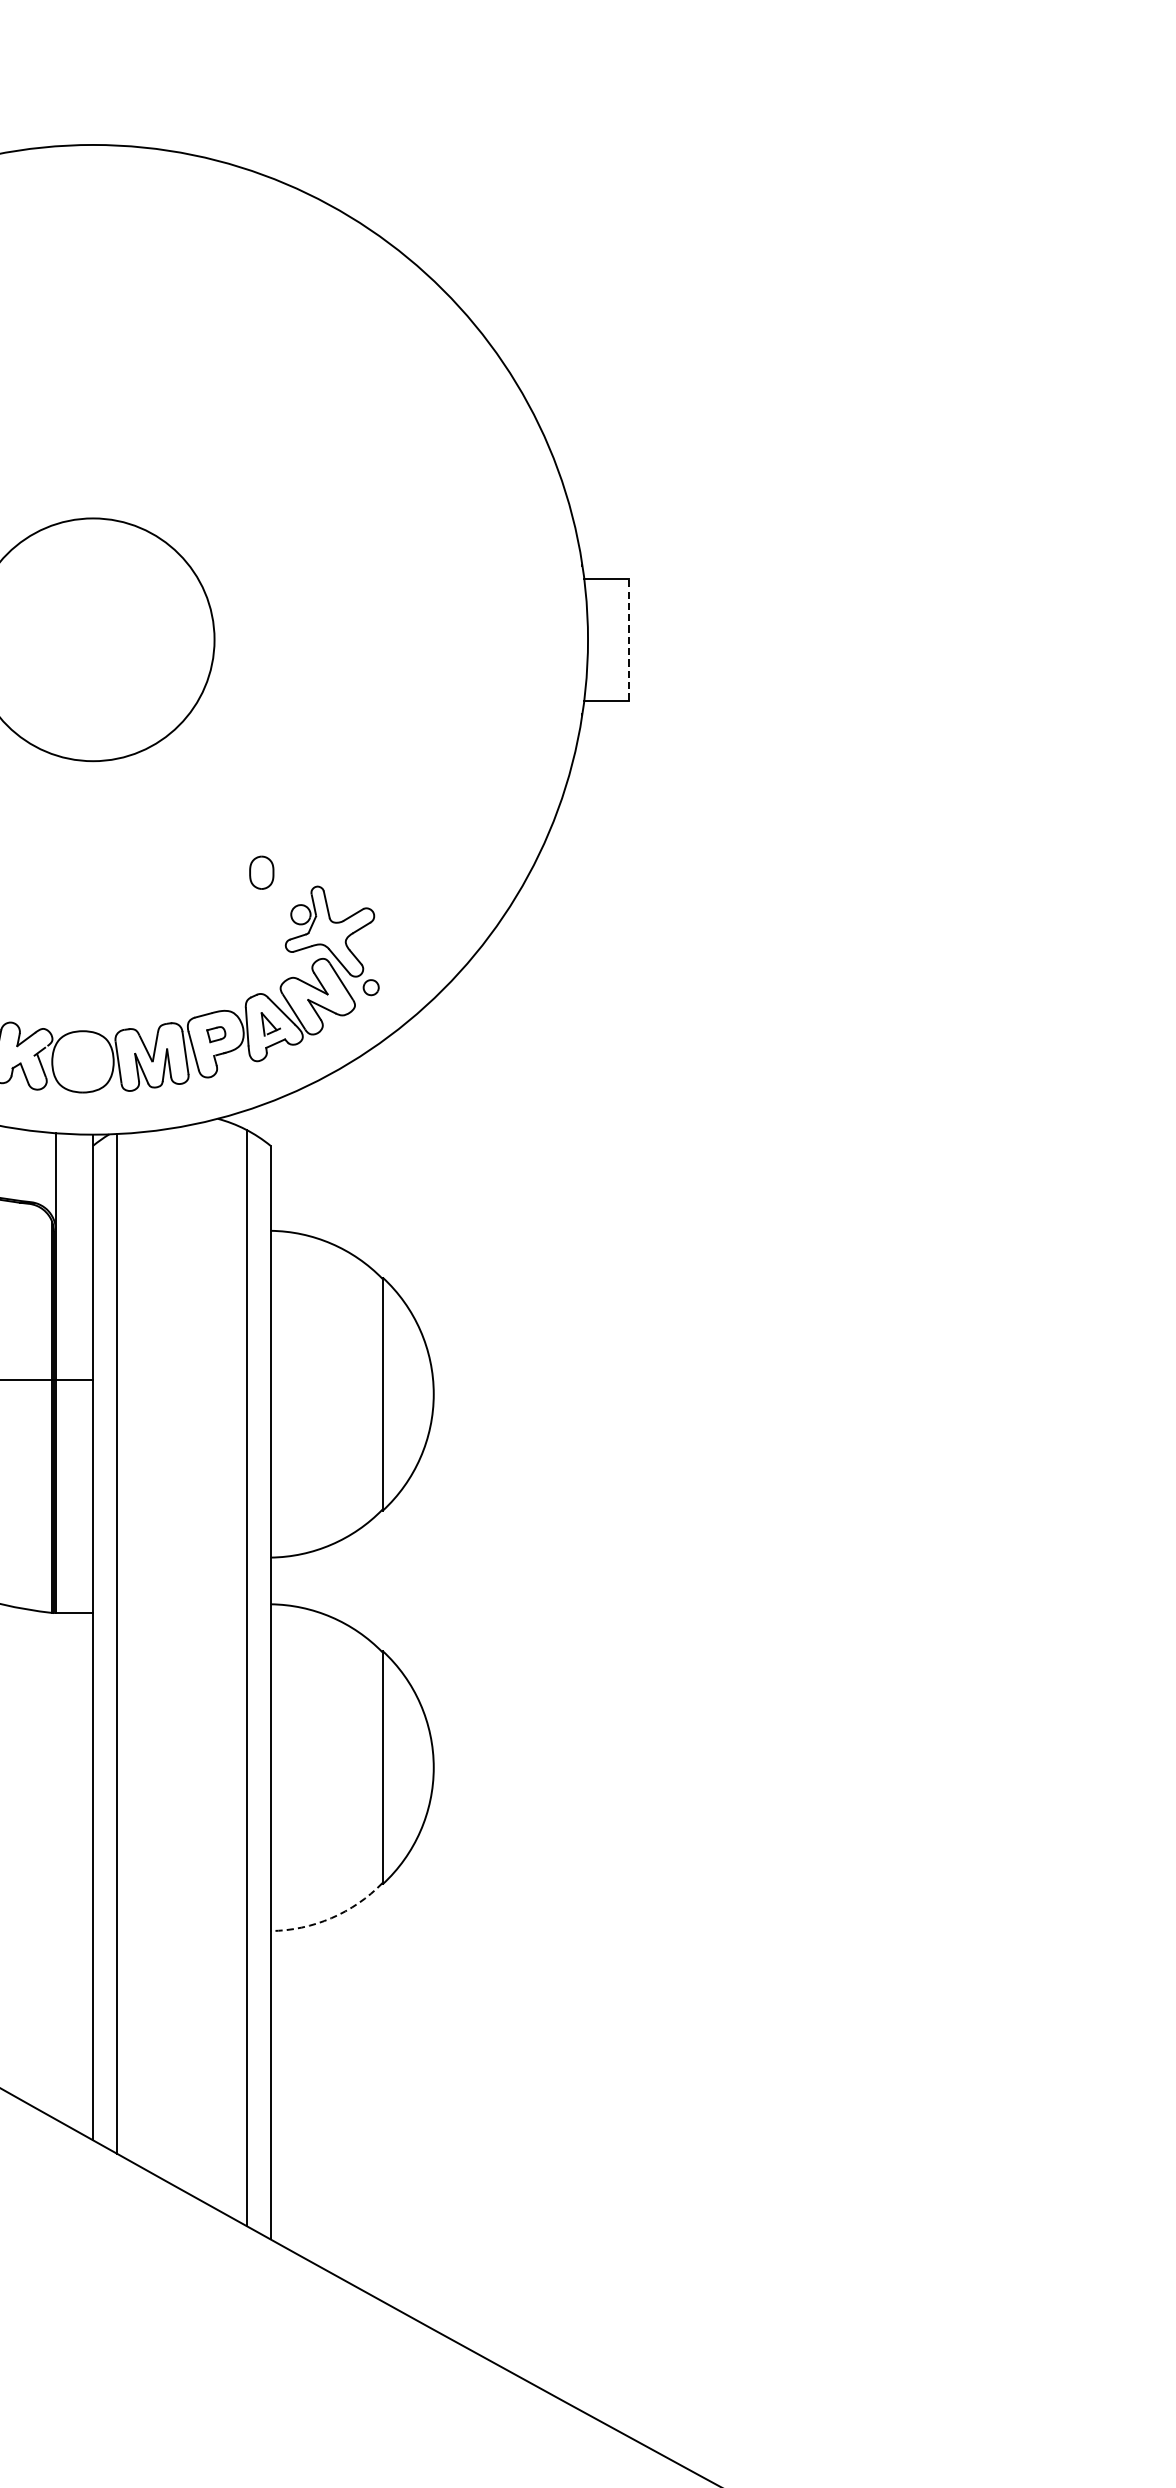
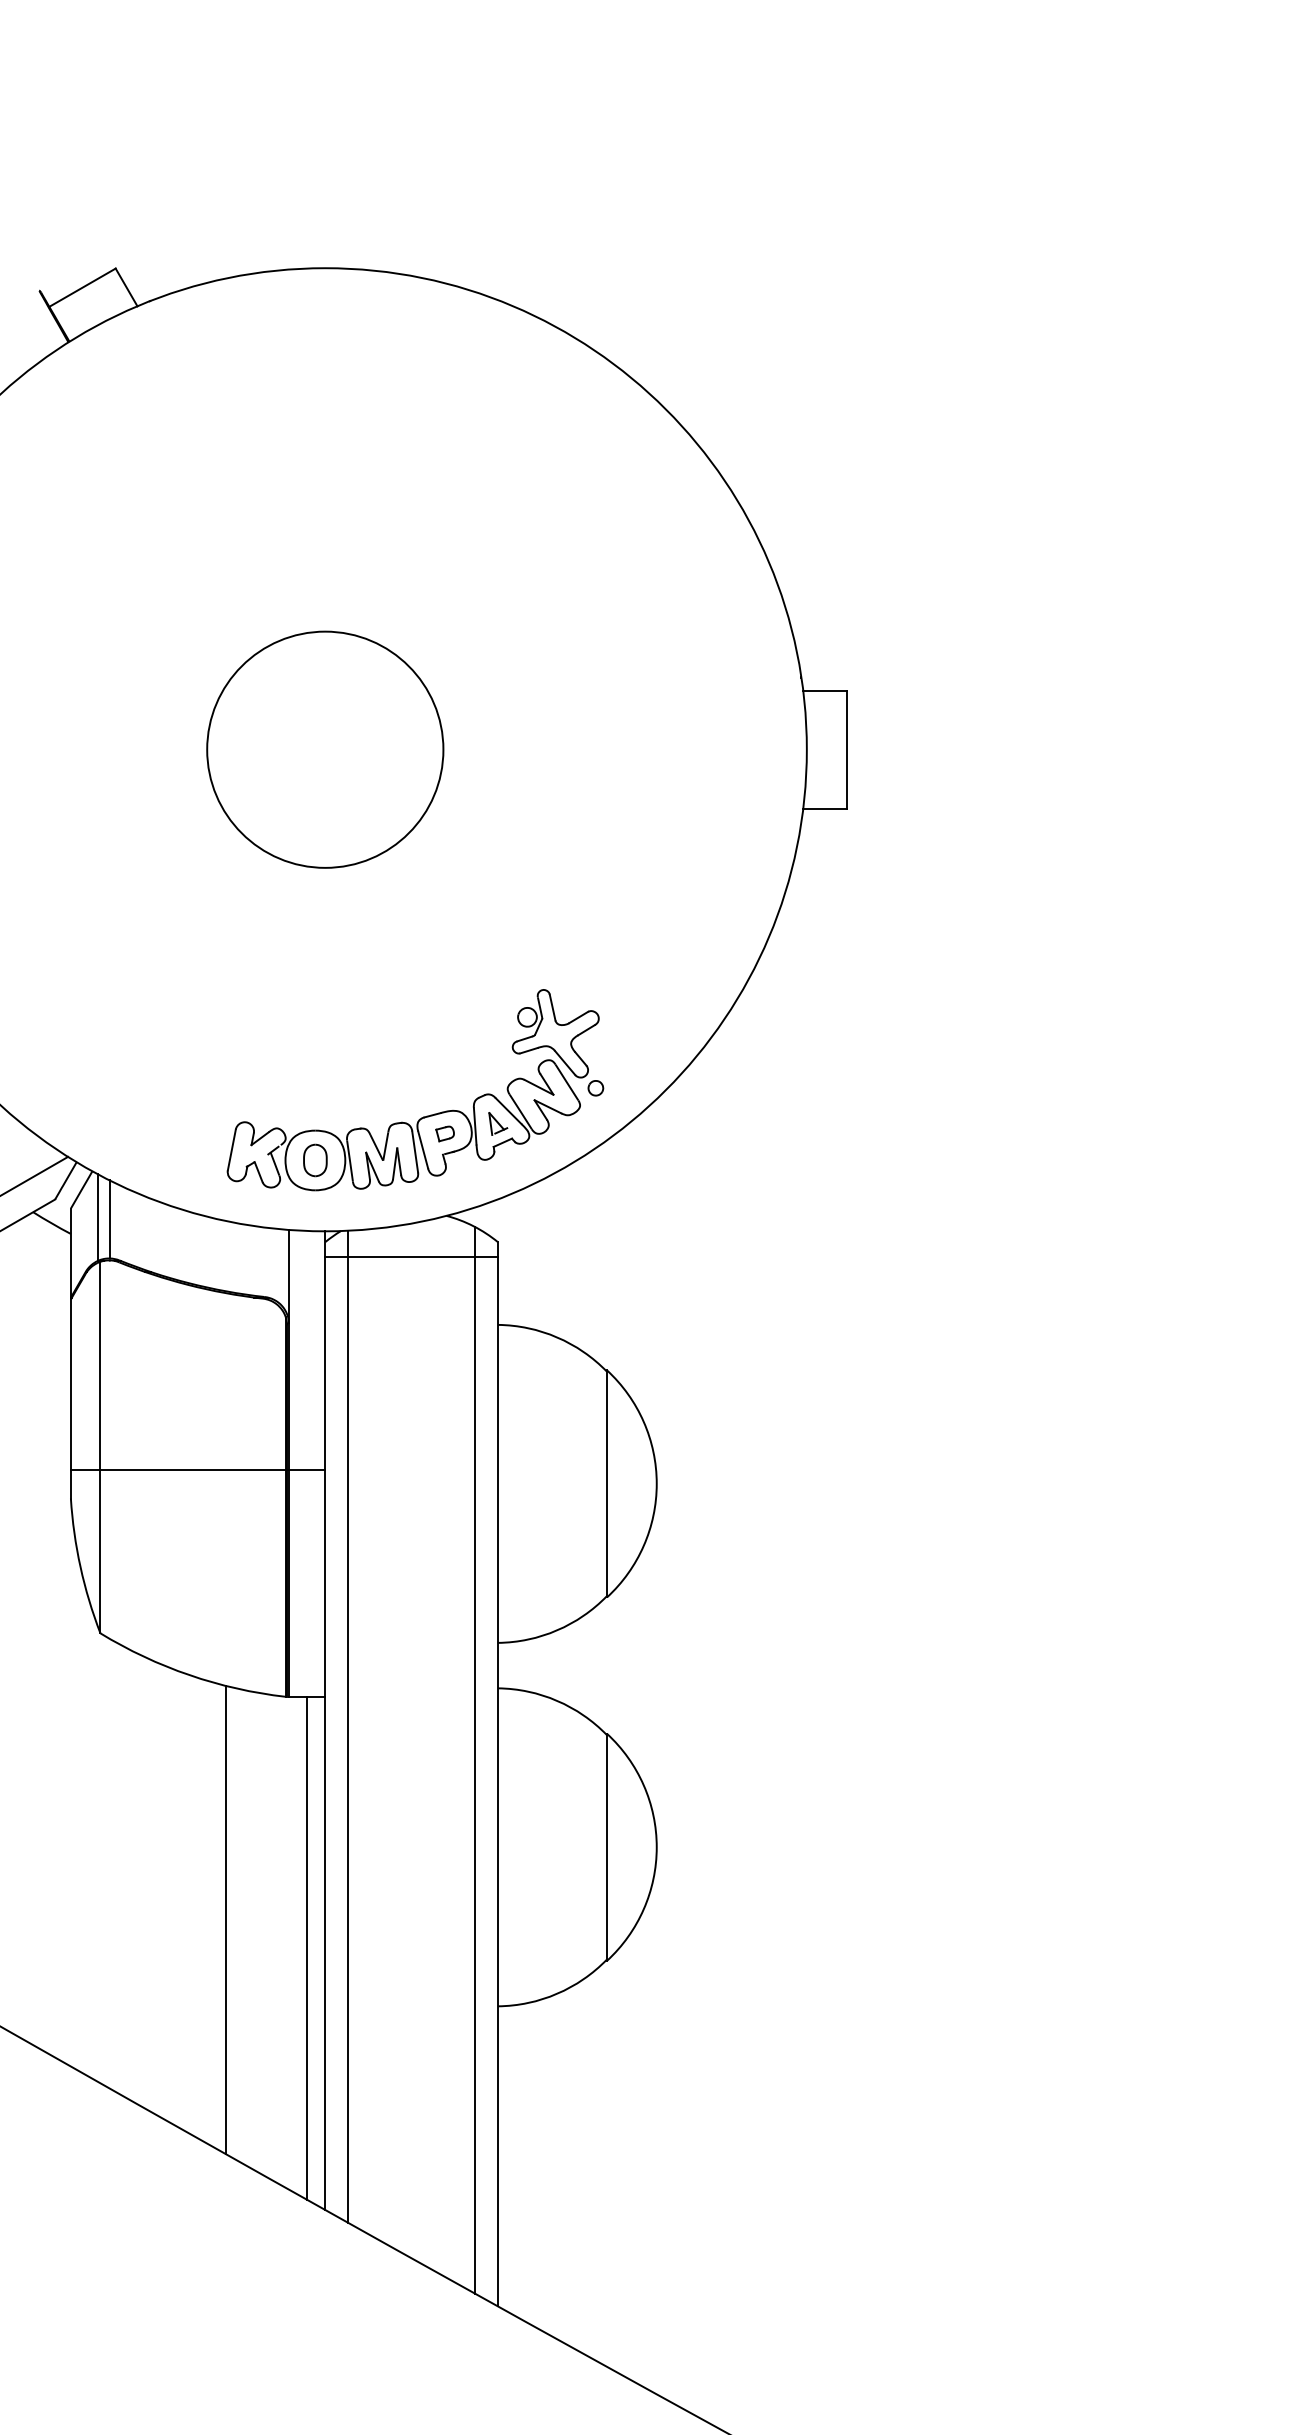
line: (628, 639) -> (846, 749), dashed -> solid
part: (261, 872) -> (315, 1160), moved
line: (181, 1160) -> (411, 1256), added
line: (74, 1870) -> (307, 1947), added
arc: (331, 1917) -> (557, 1993), dashed -> solid

